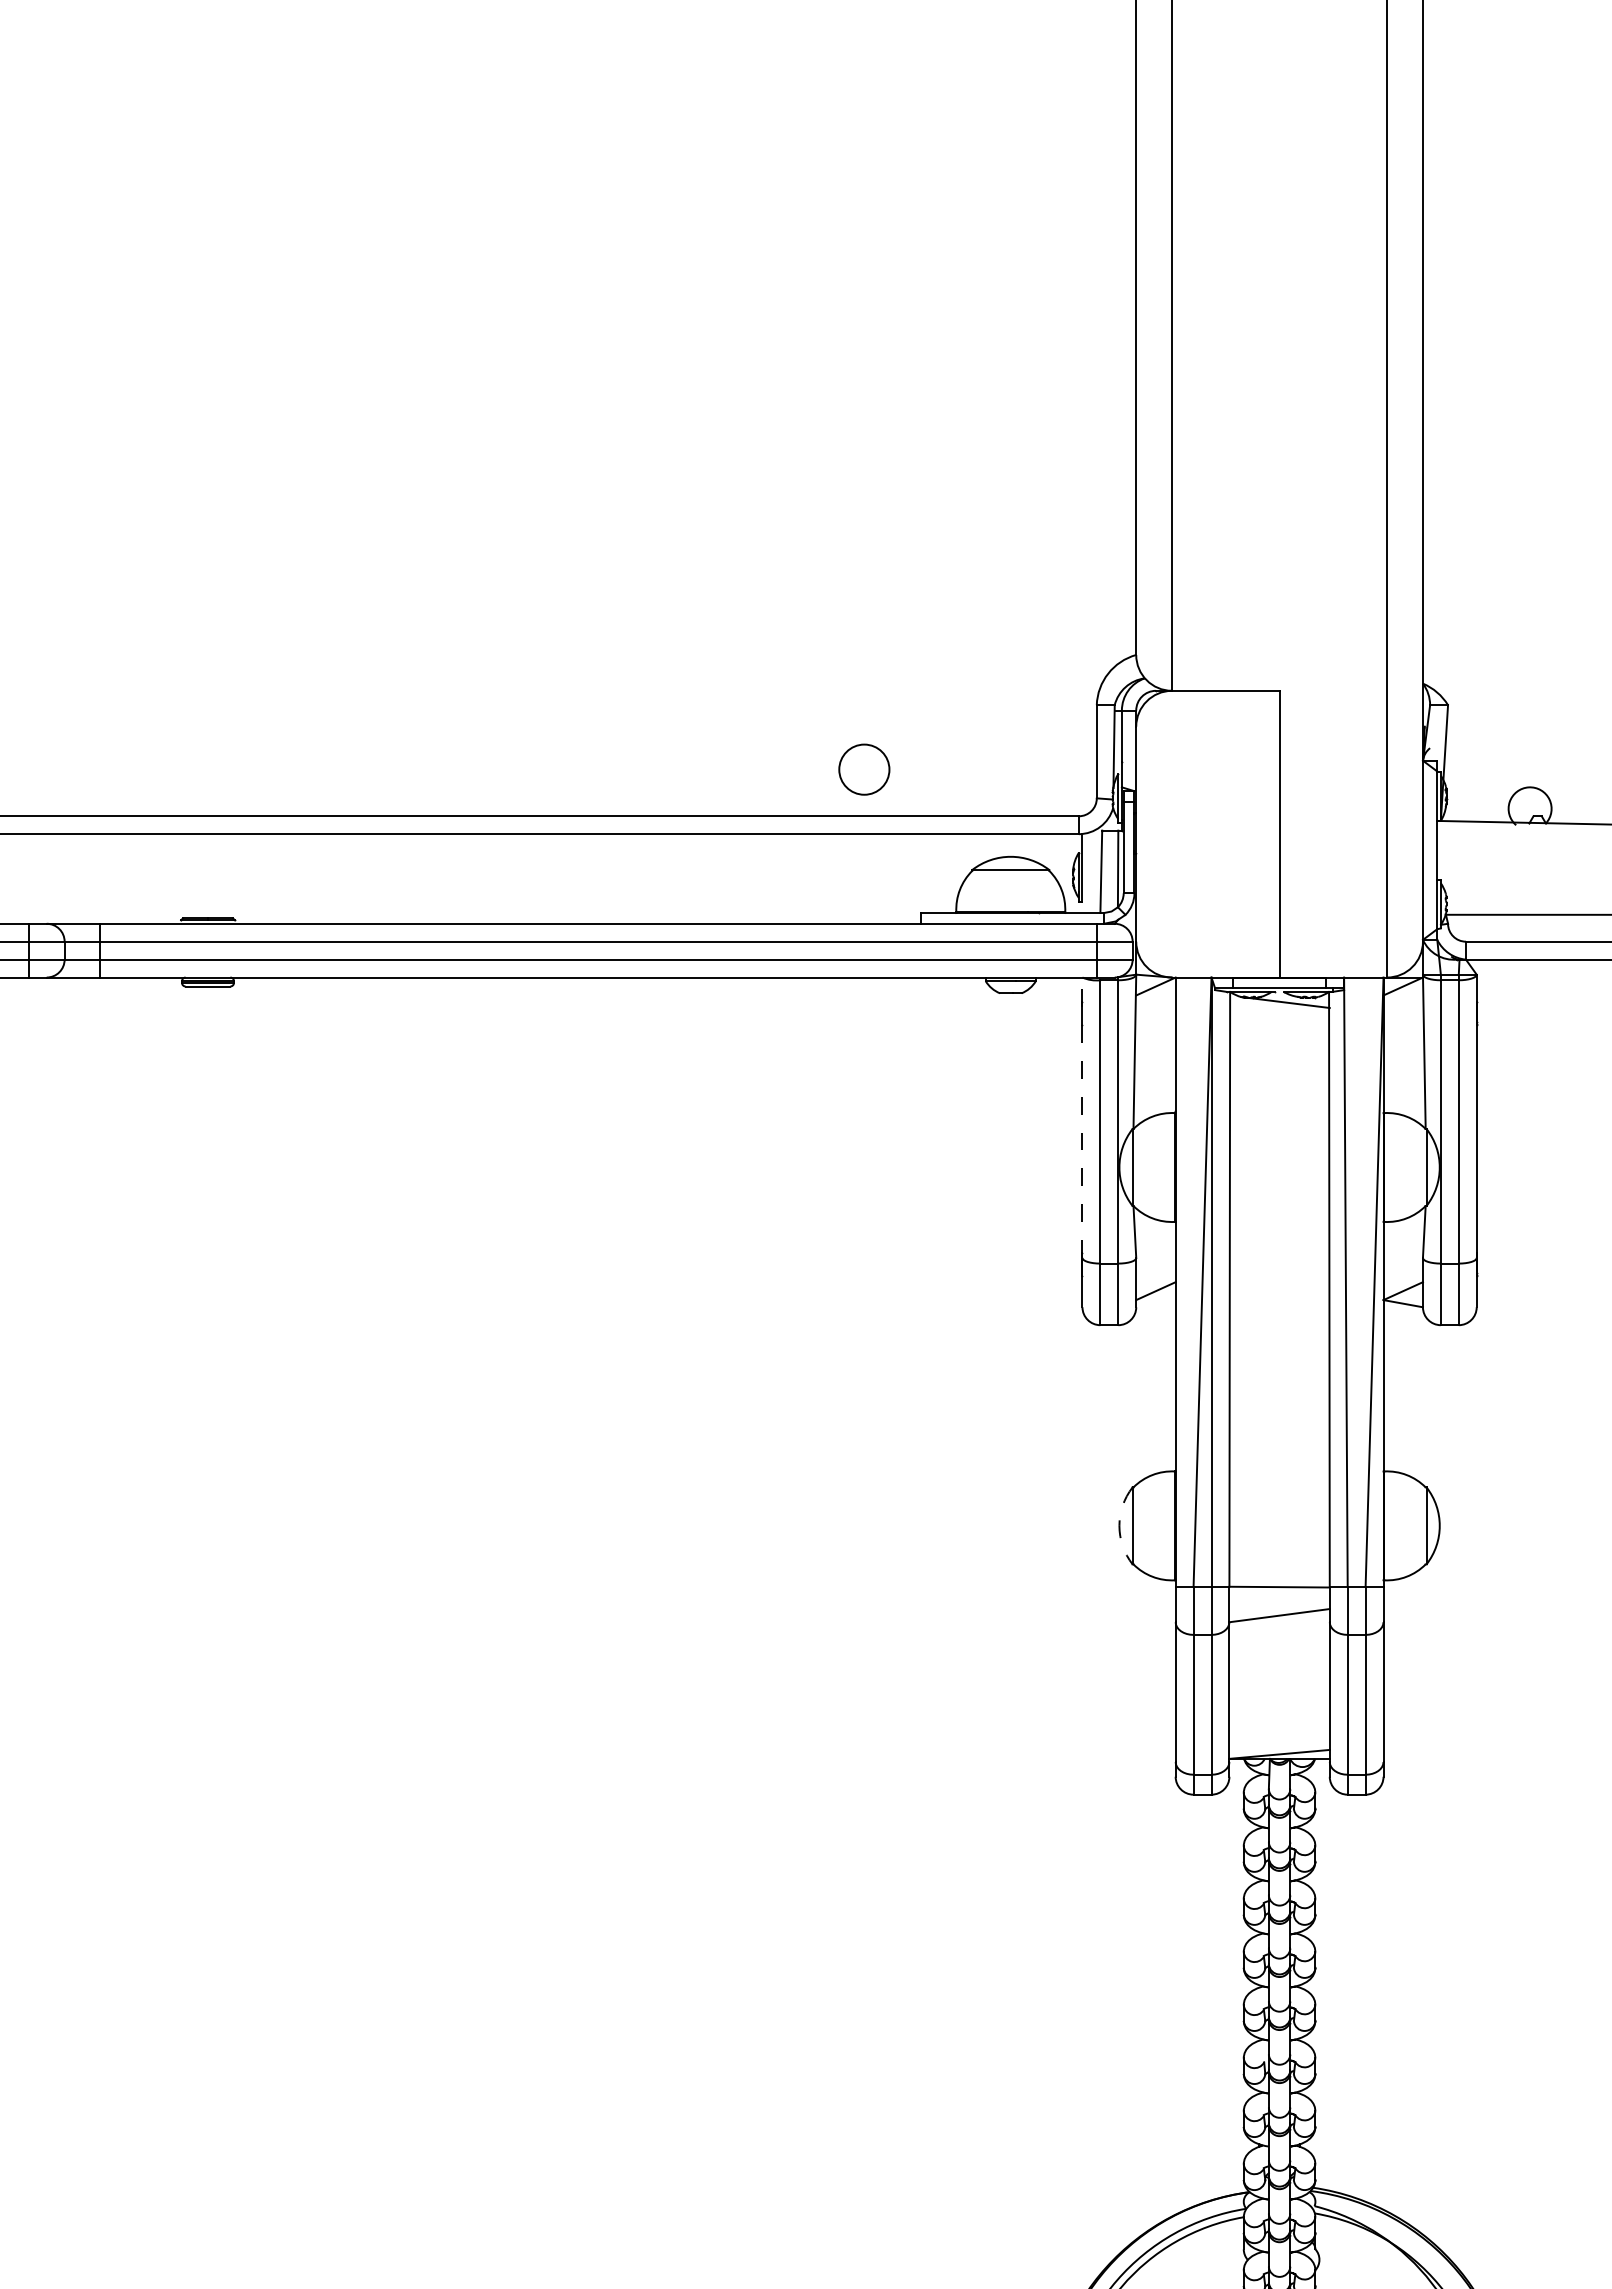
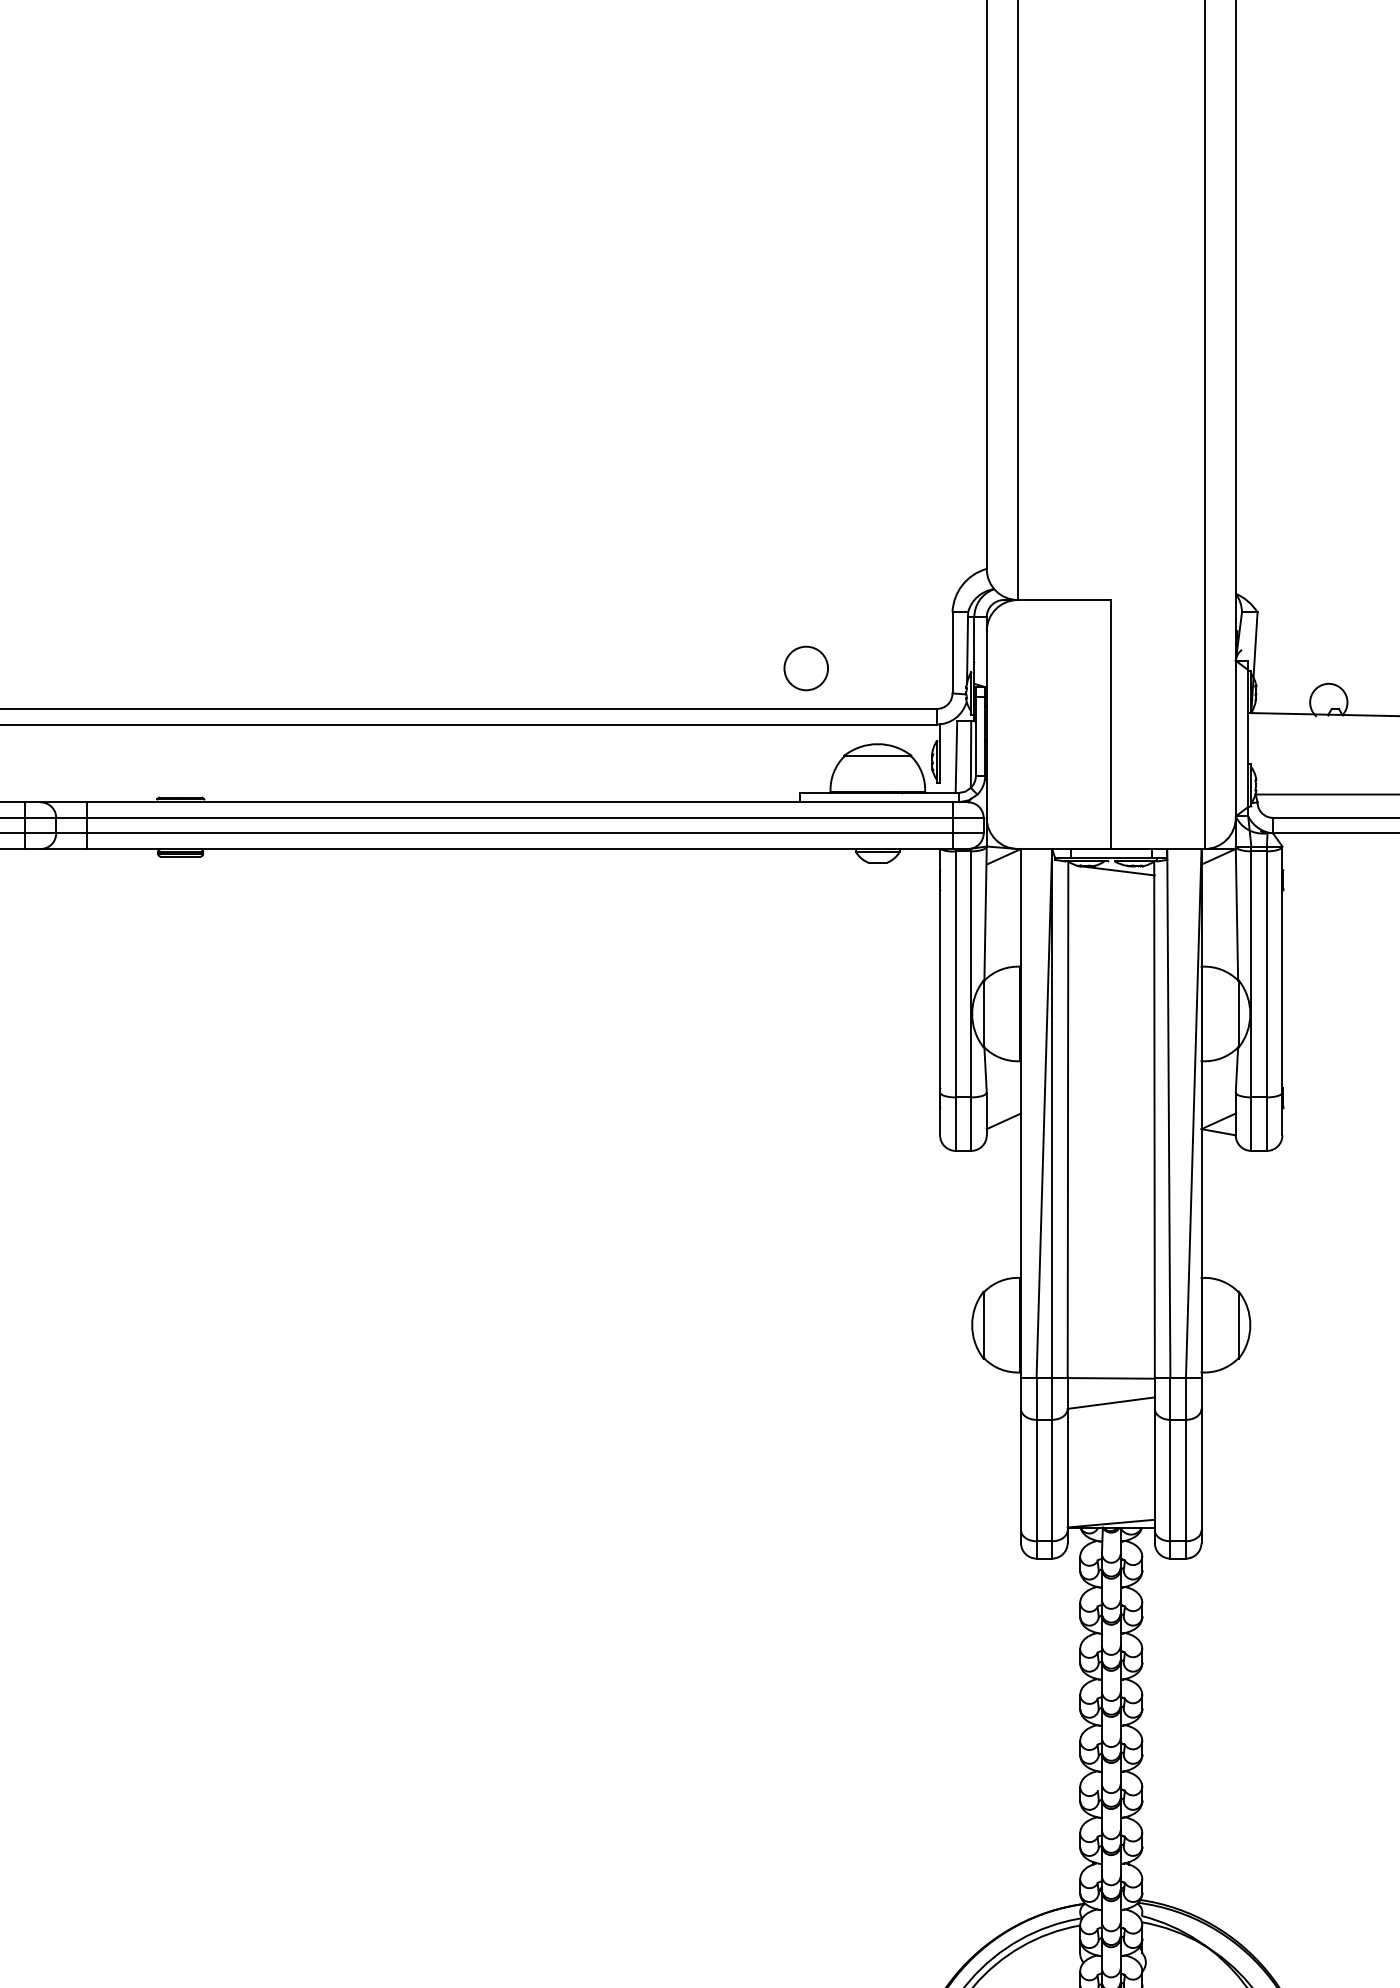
circle: (864, 769) -> (806, 668), moved
line: (1082, 1117) -> (940, 970), dashed -> solid
arc: (1119, 1525) -> (972, 1324), dashed -> solid

